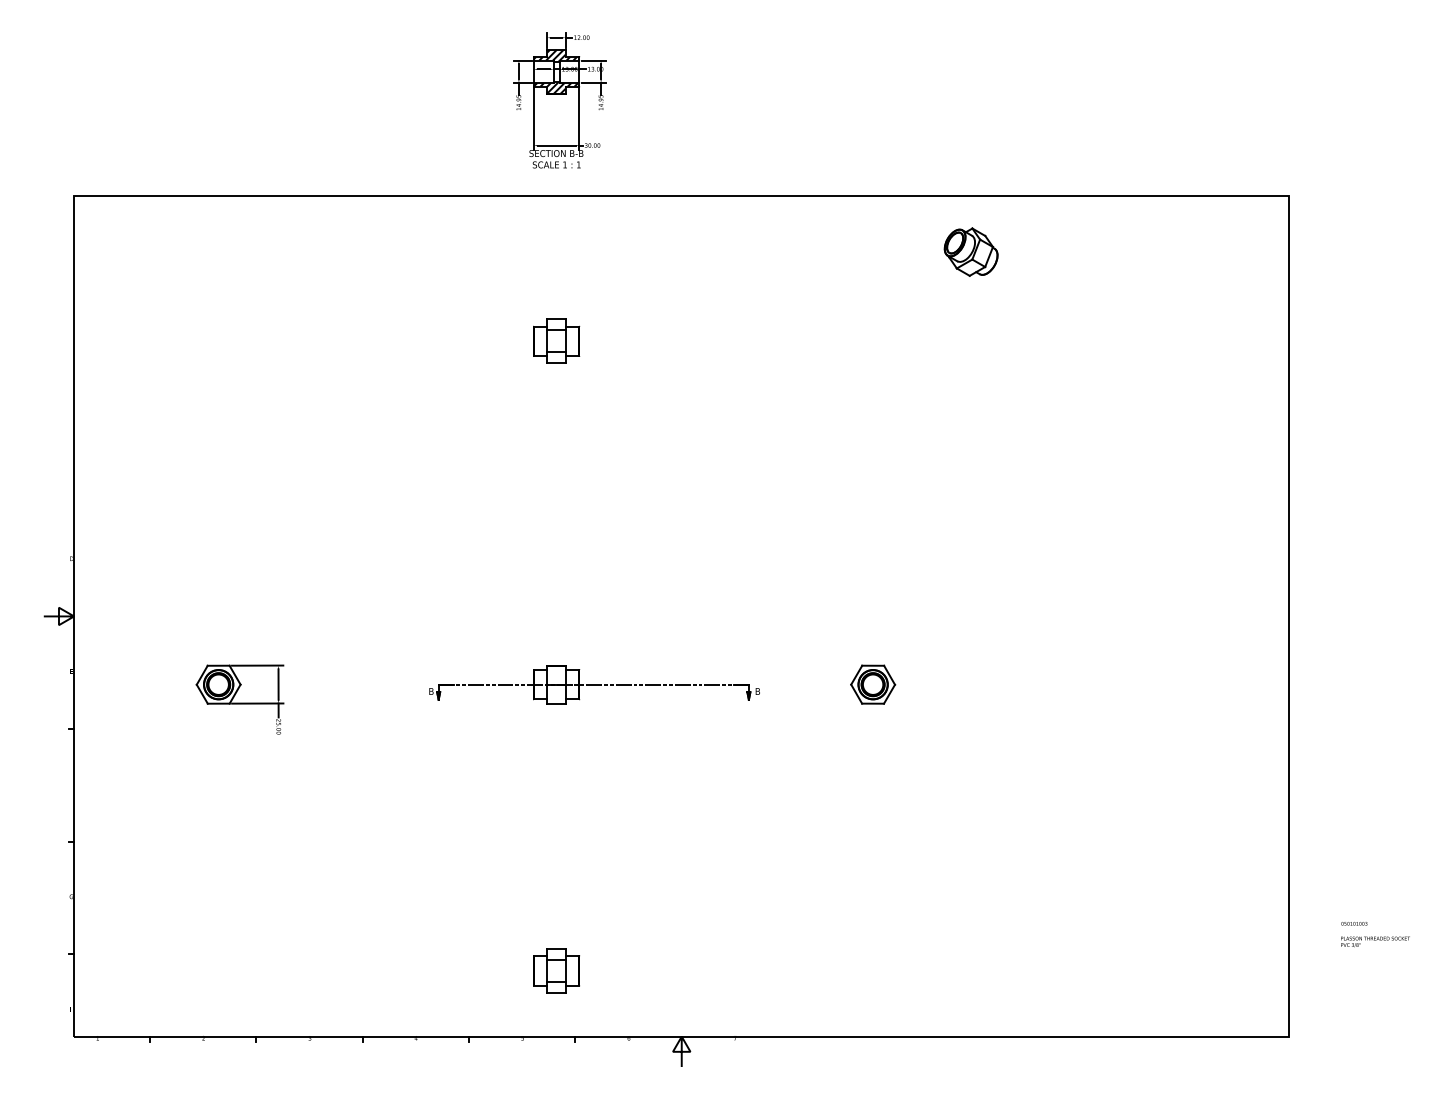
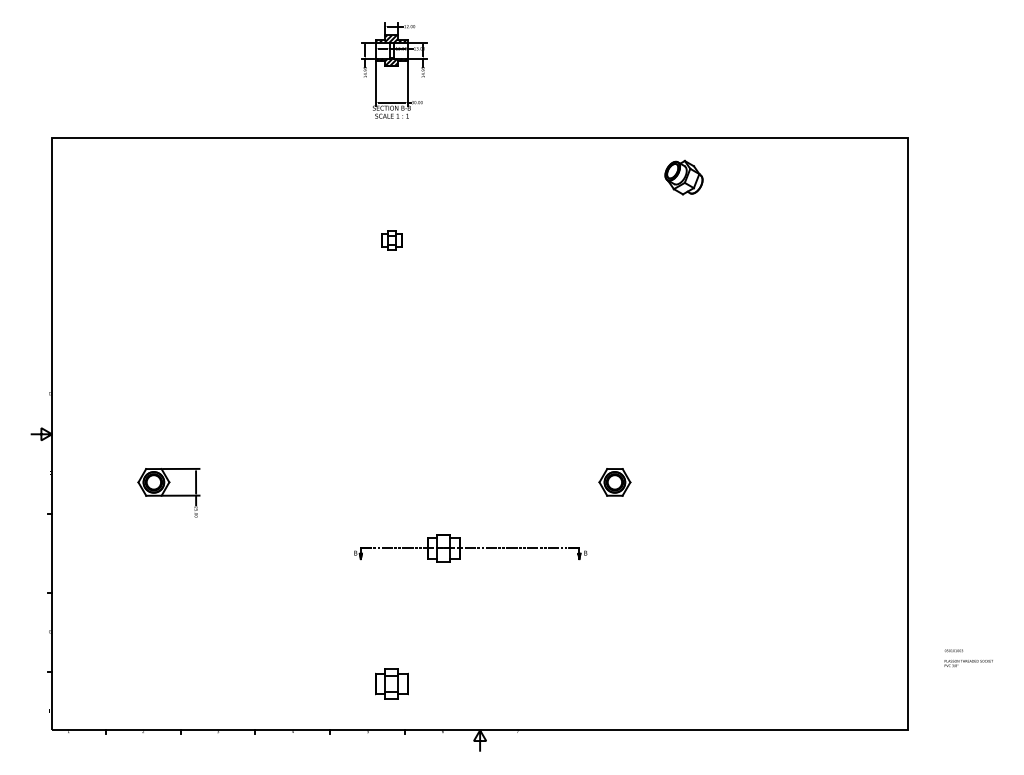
part: (555, 341) -> (391, 240), size x0.6
part: (594, 684) -> (470, 548), moved

